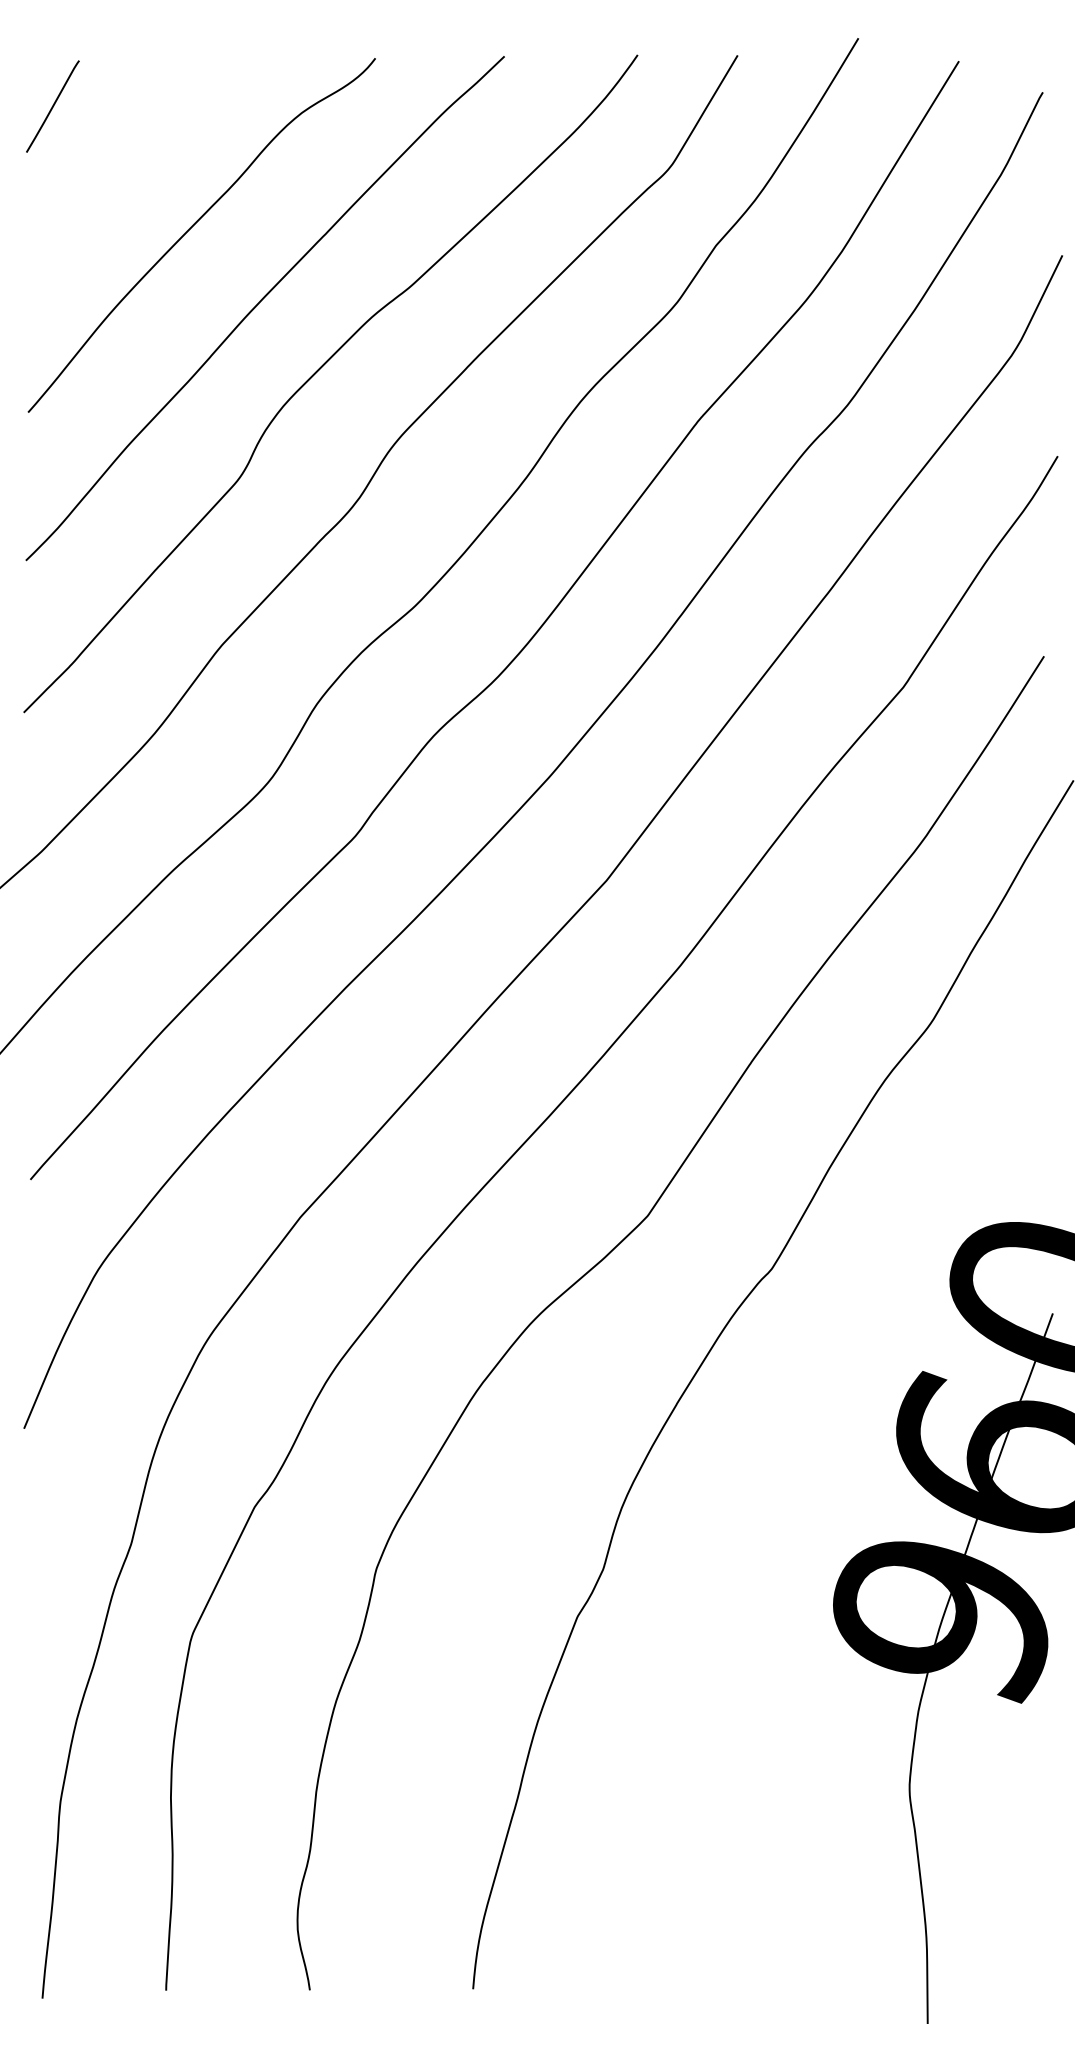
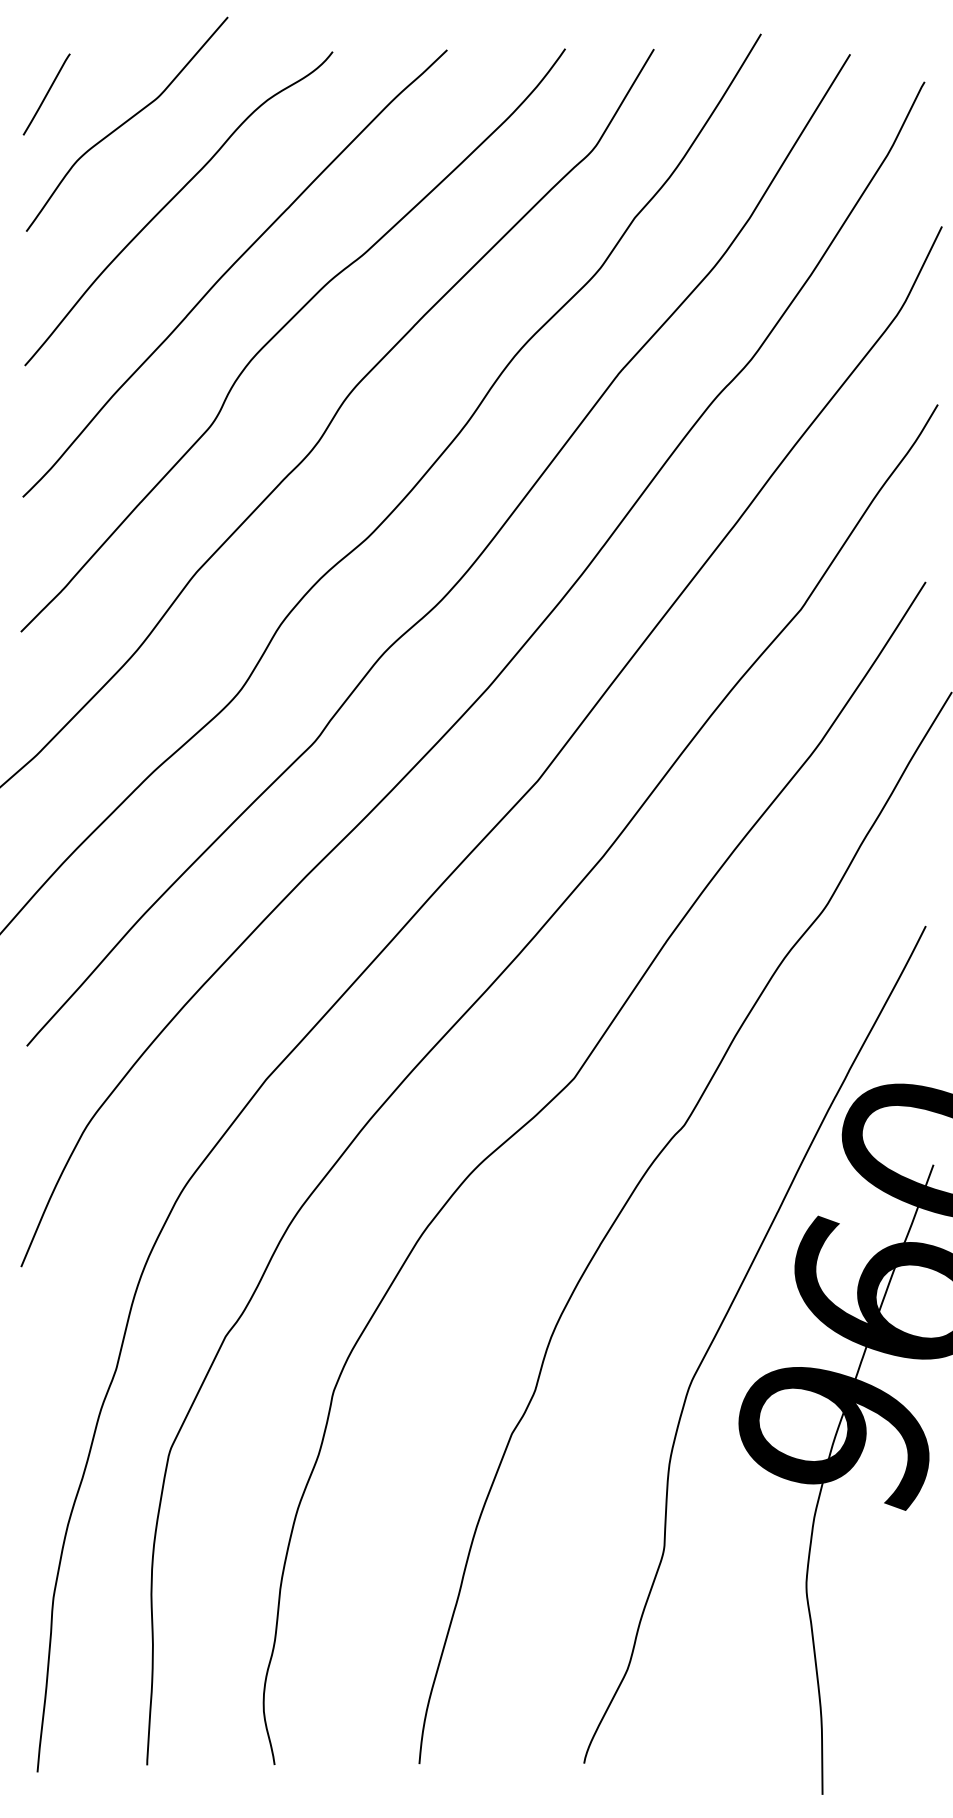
curve: (142, 138) -> (126, 122), added
curve: (815, 1492) -> (723, 1323), added

